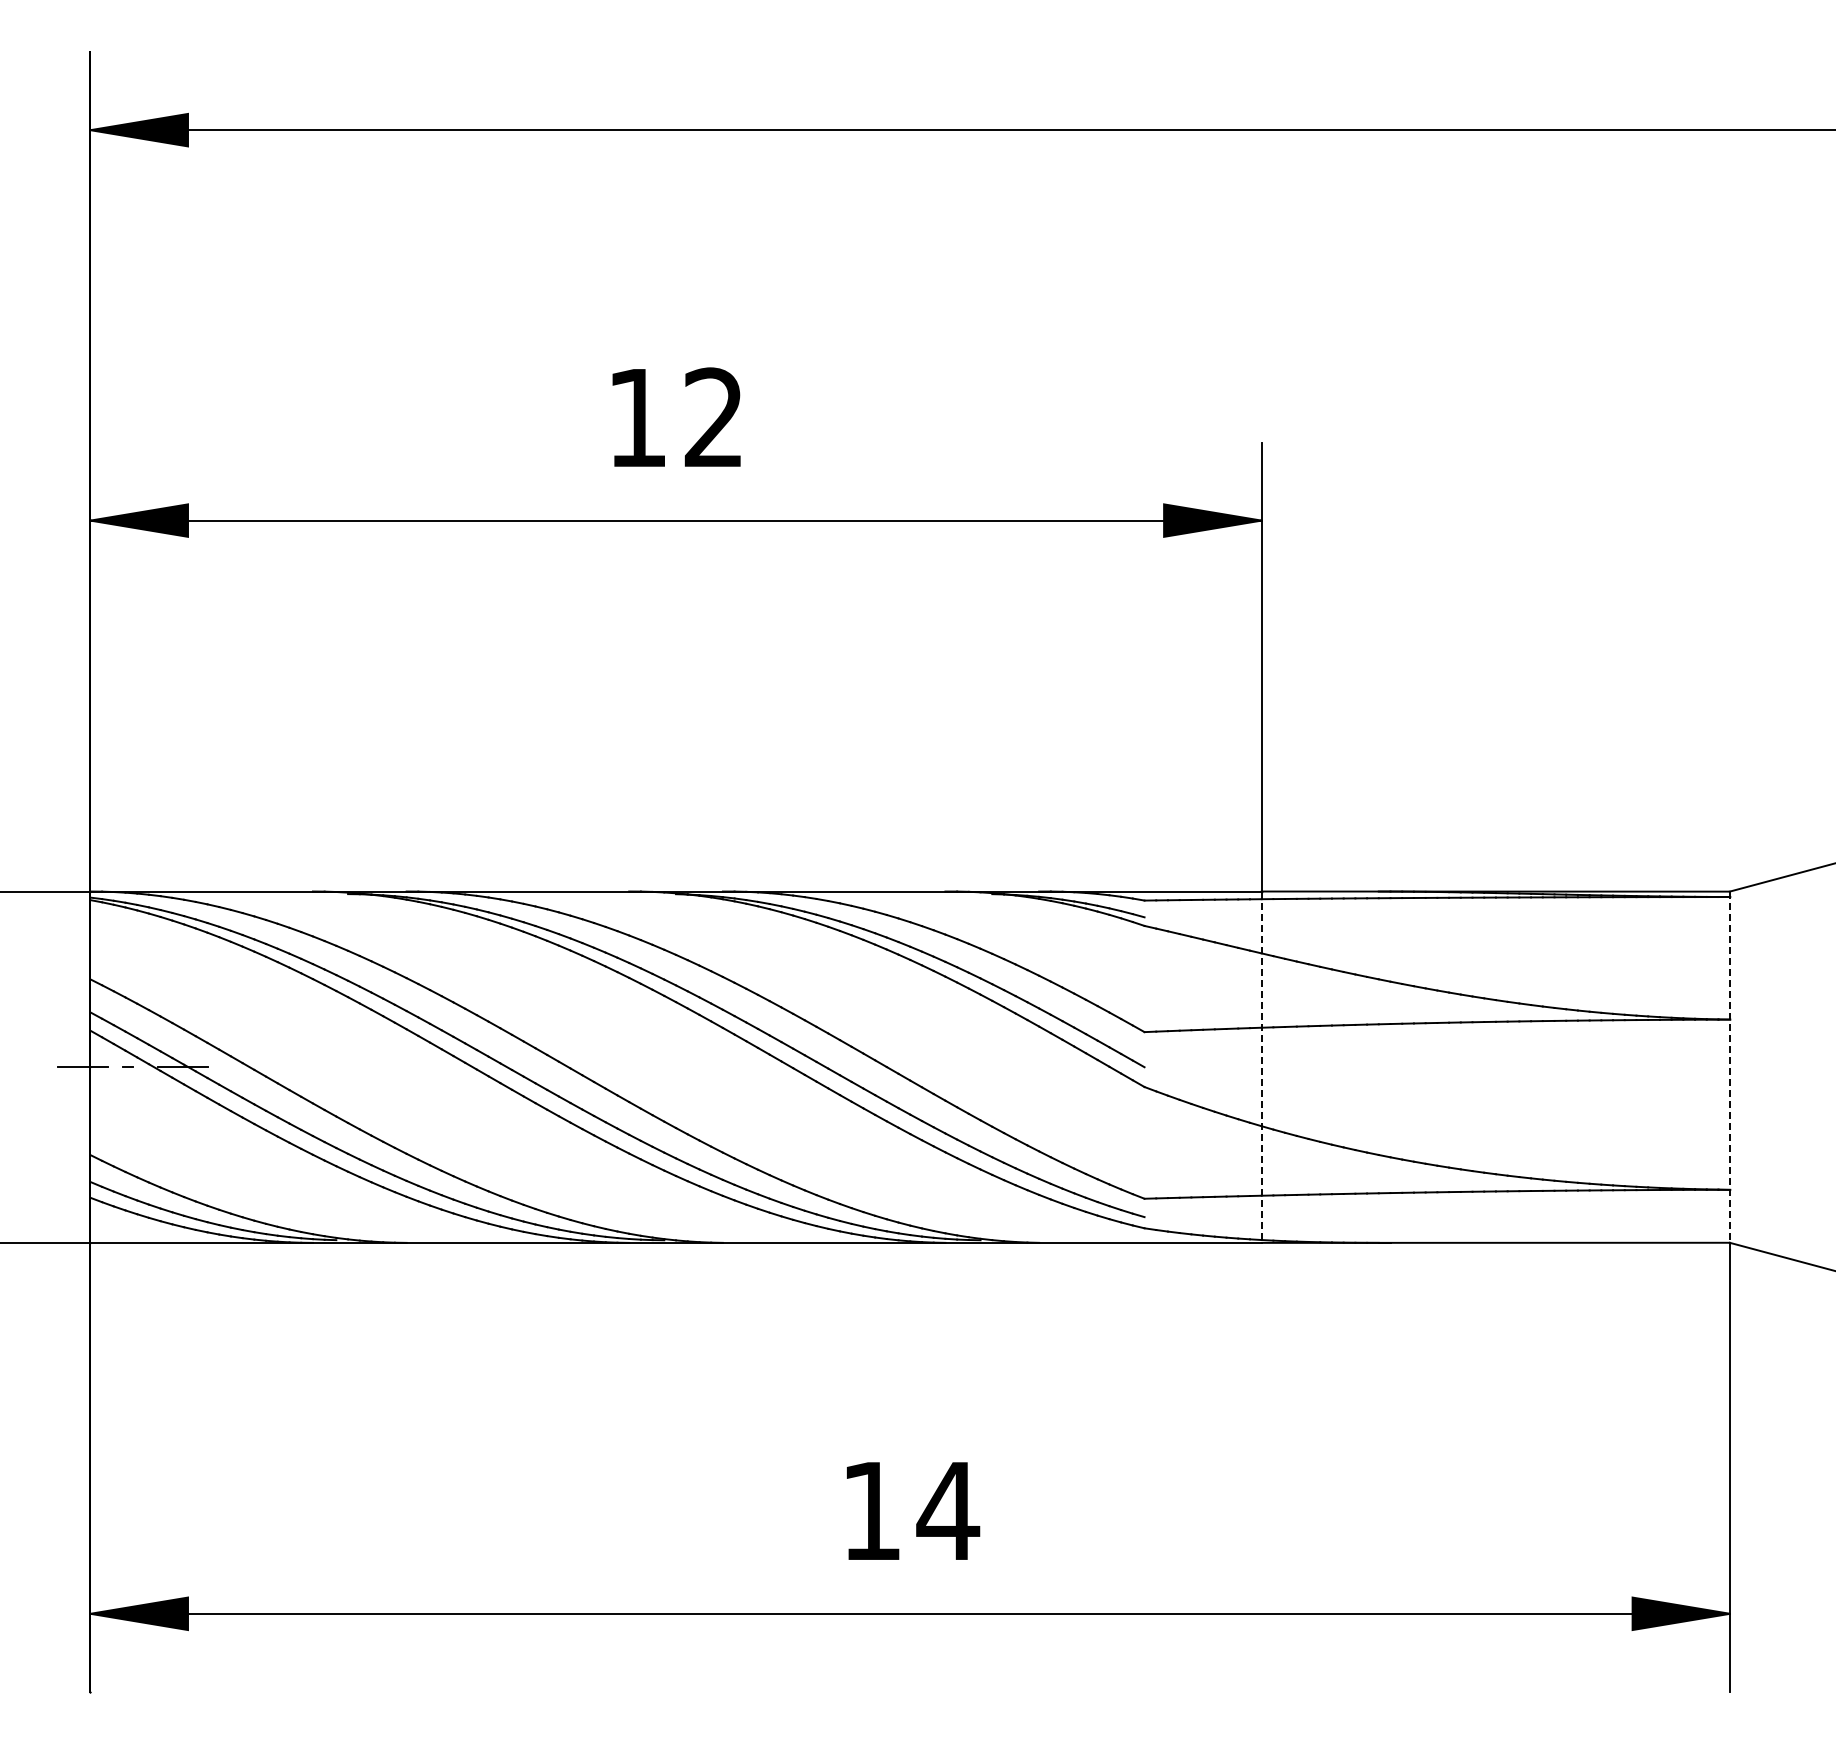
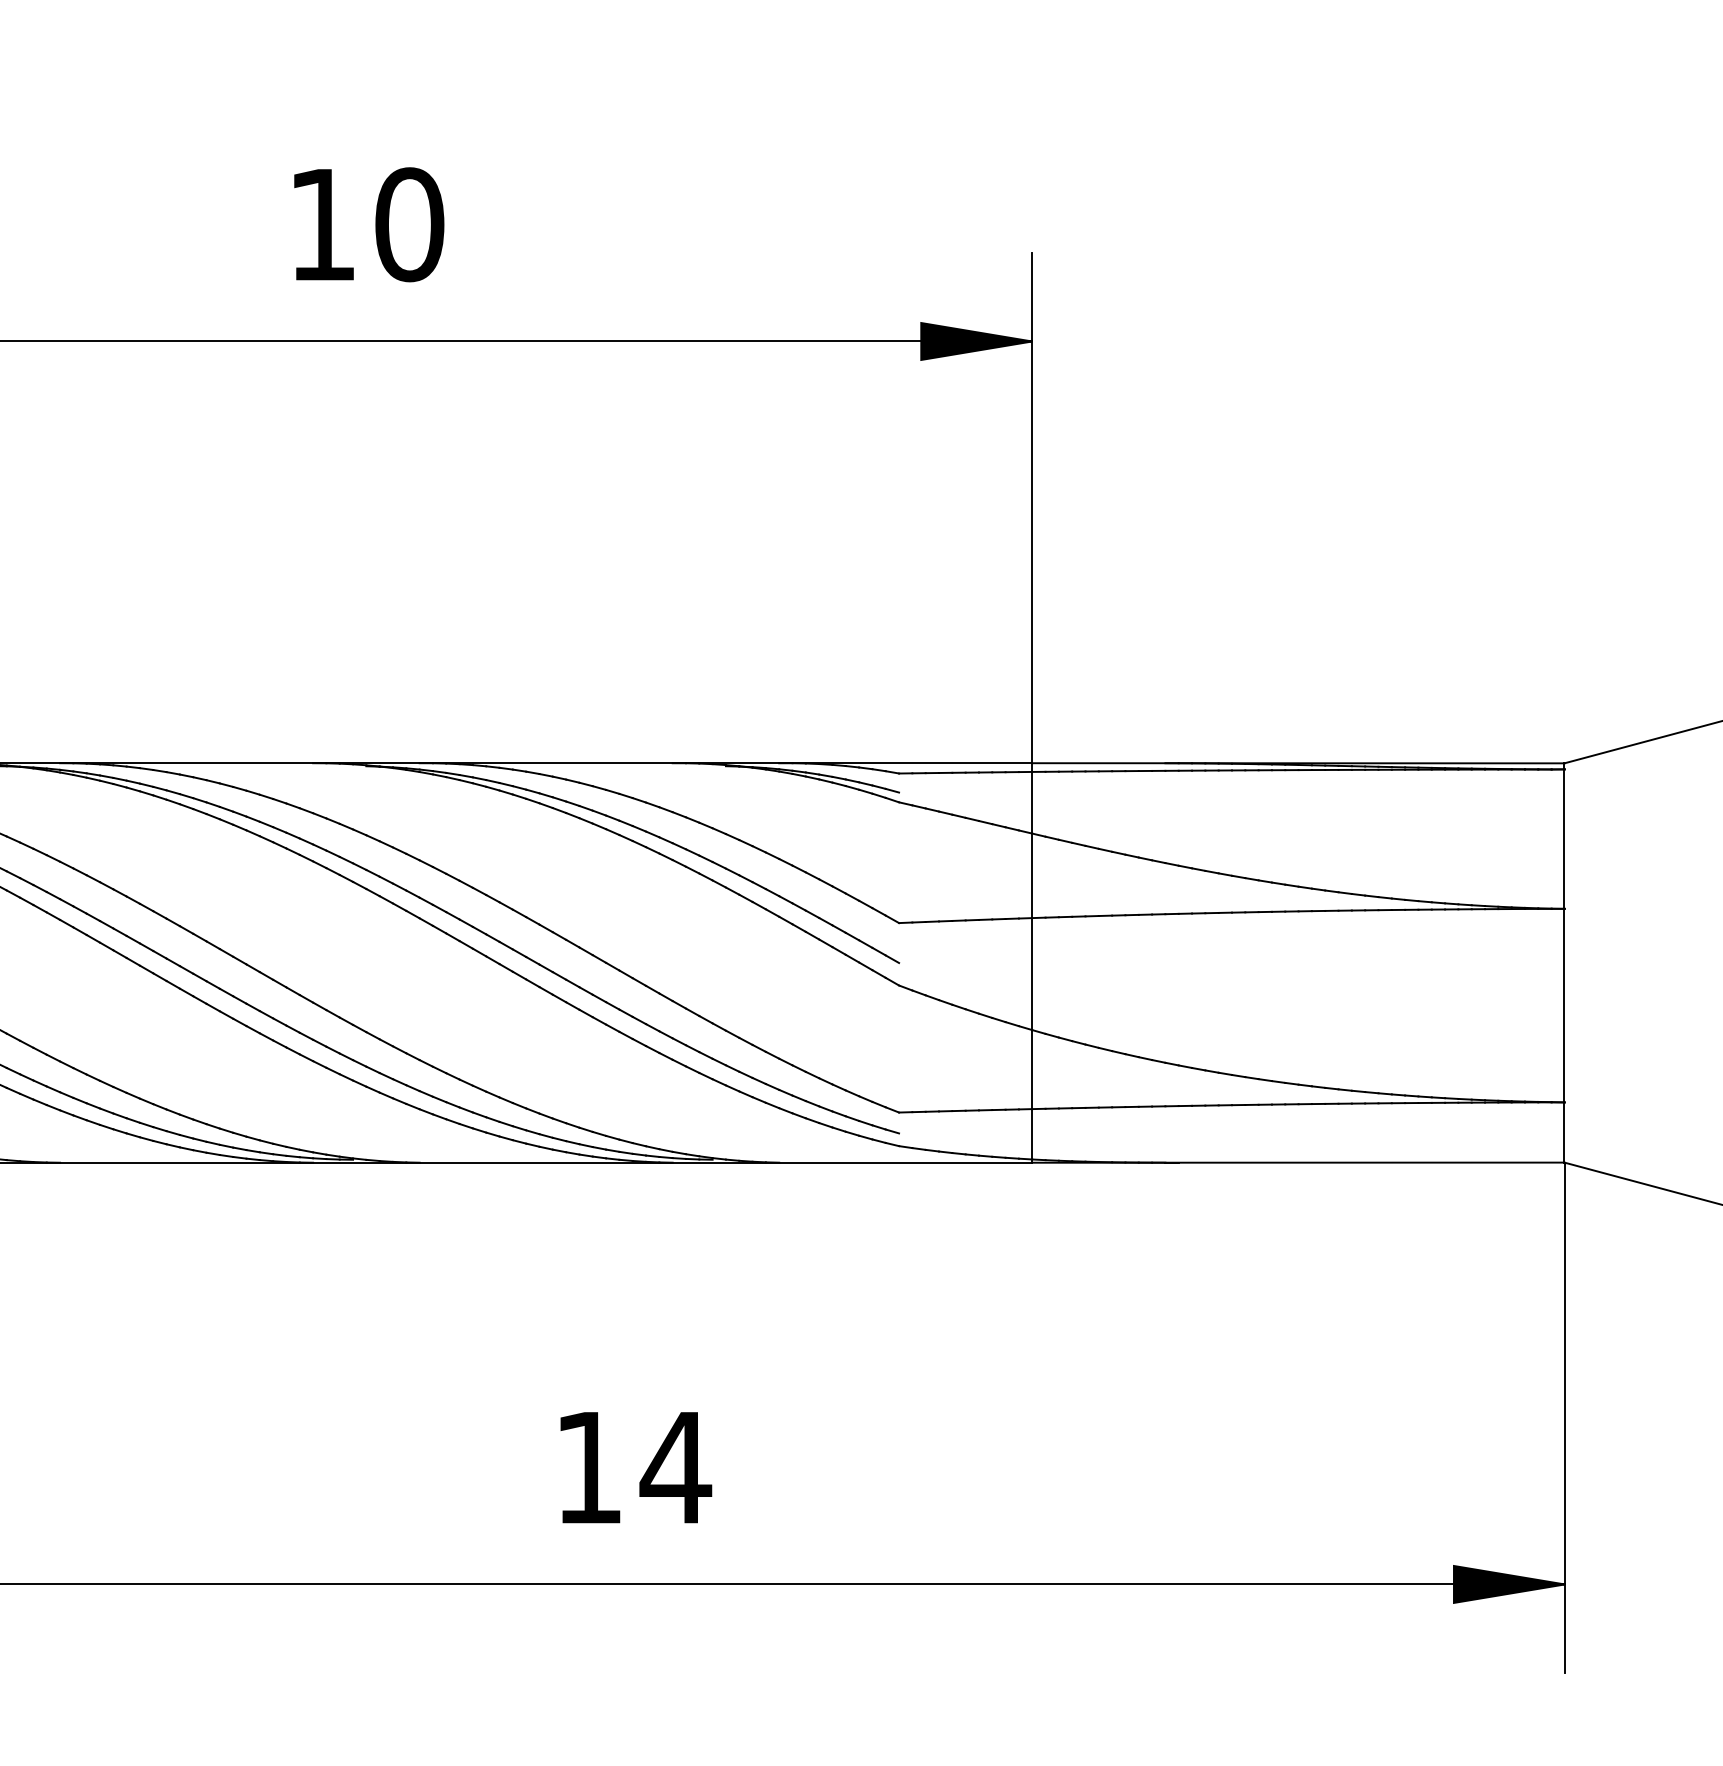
text: (714, 417) -> (410, 224), 12 -> 10
line: (1261, 1067) -> (1032, 963), dashed -> solid
line: (1729, 1067) -> (1564, 963), dashed -> solid

